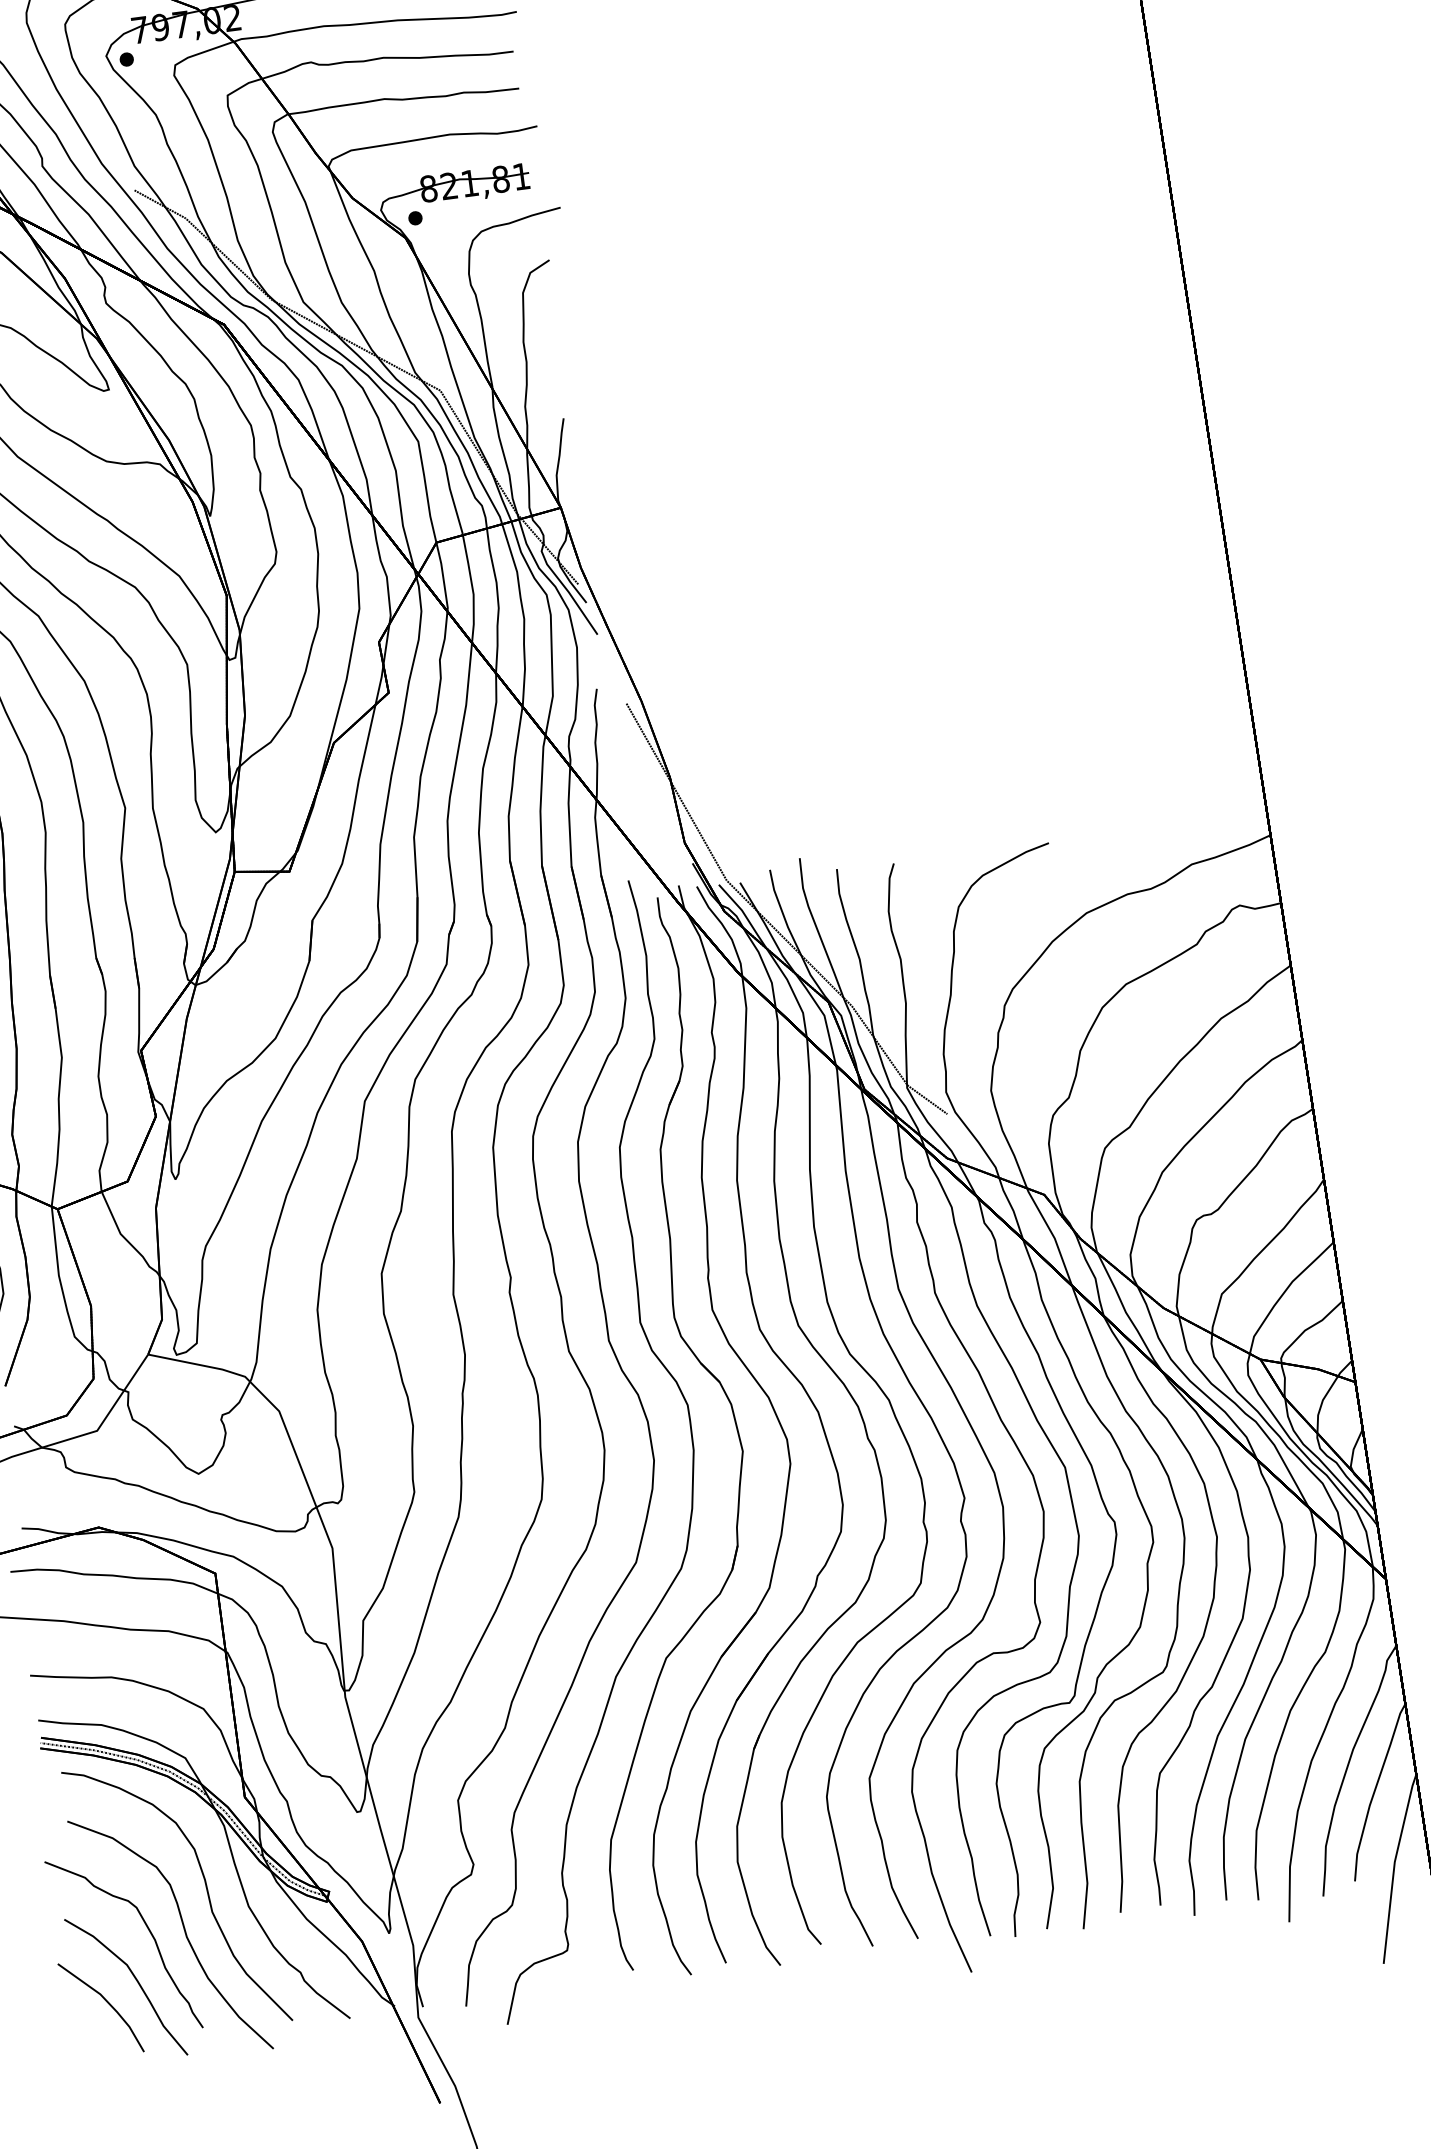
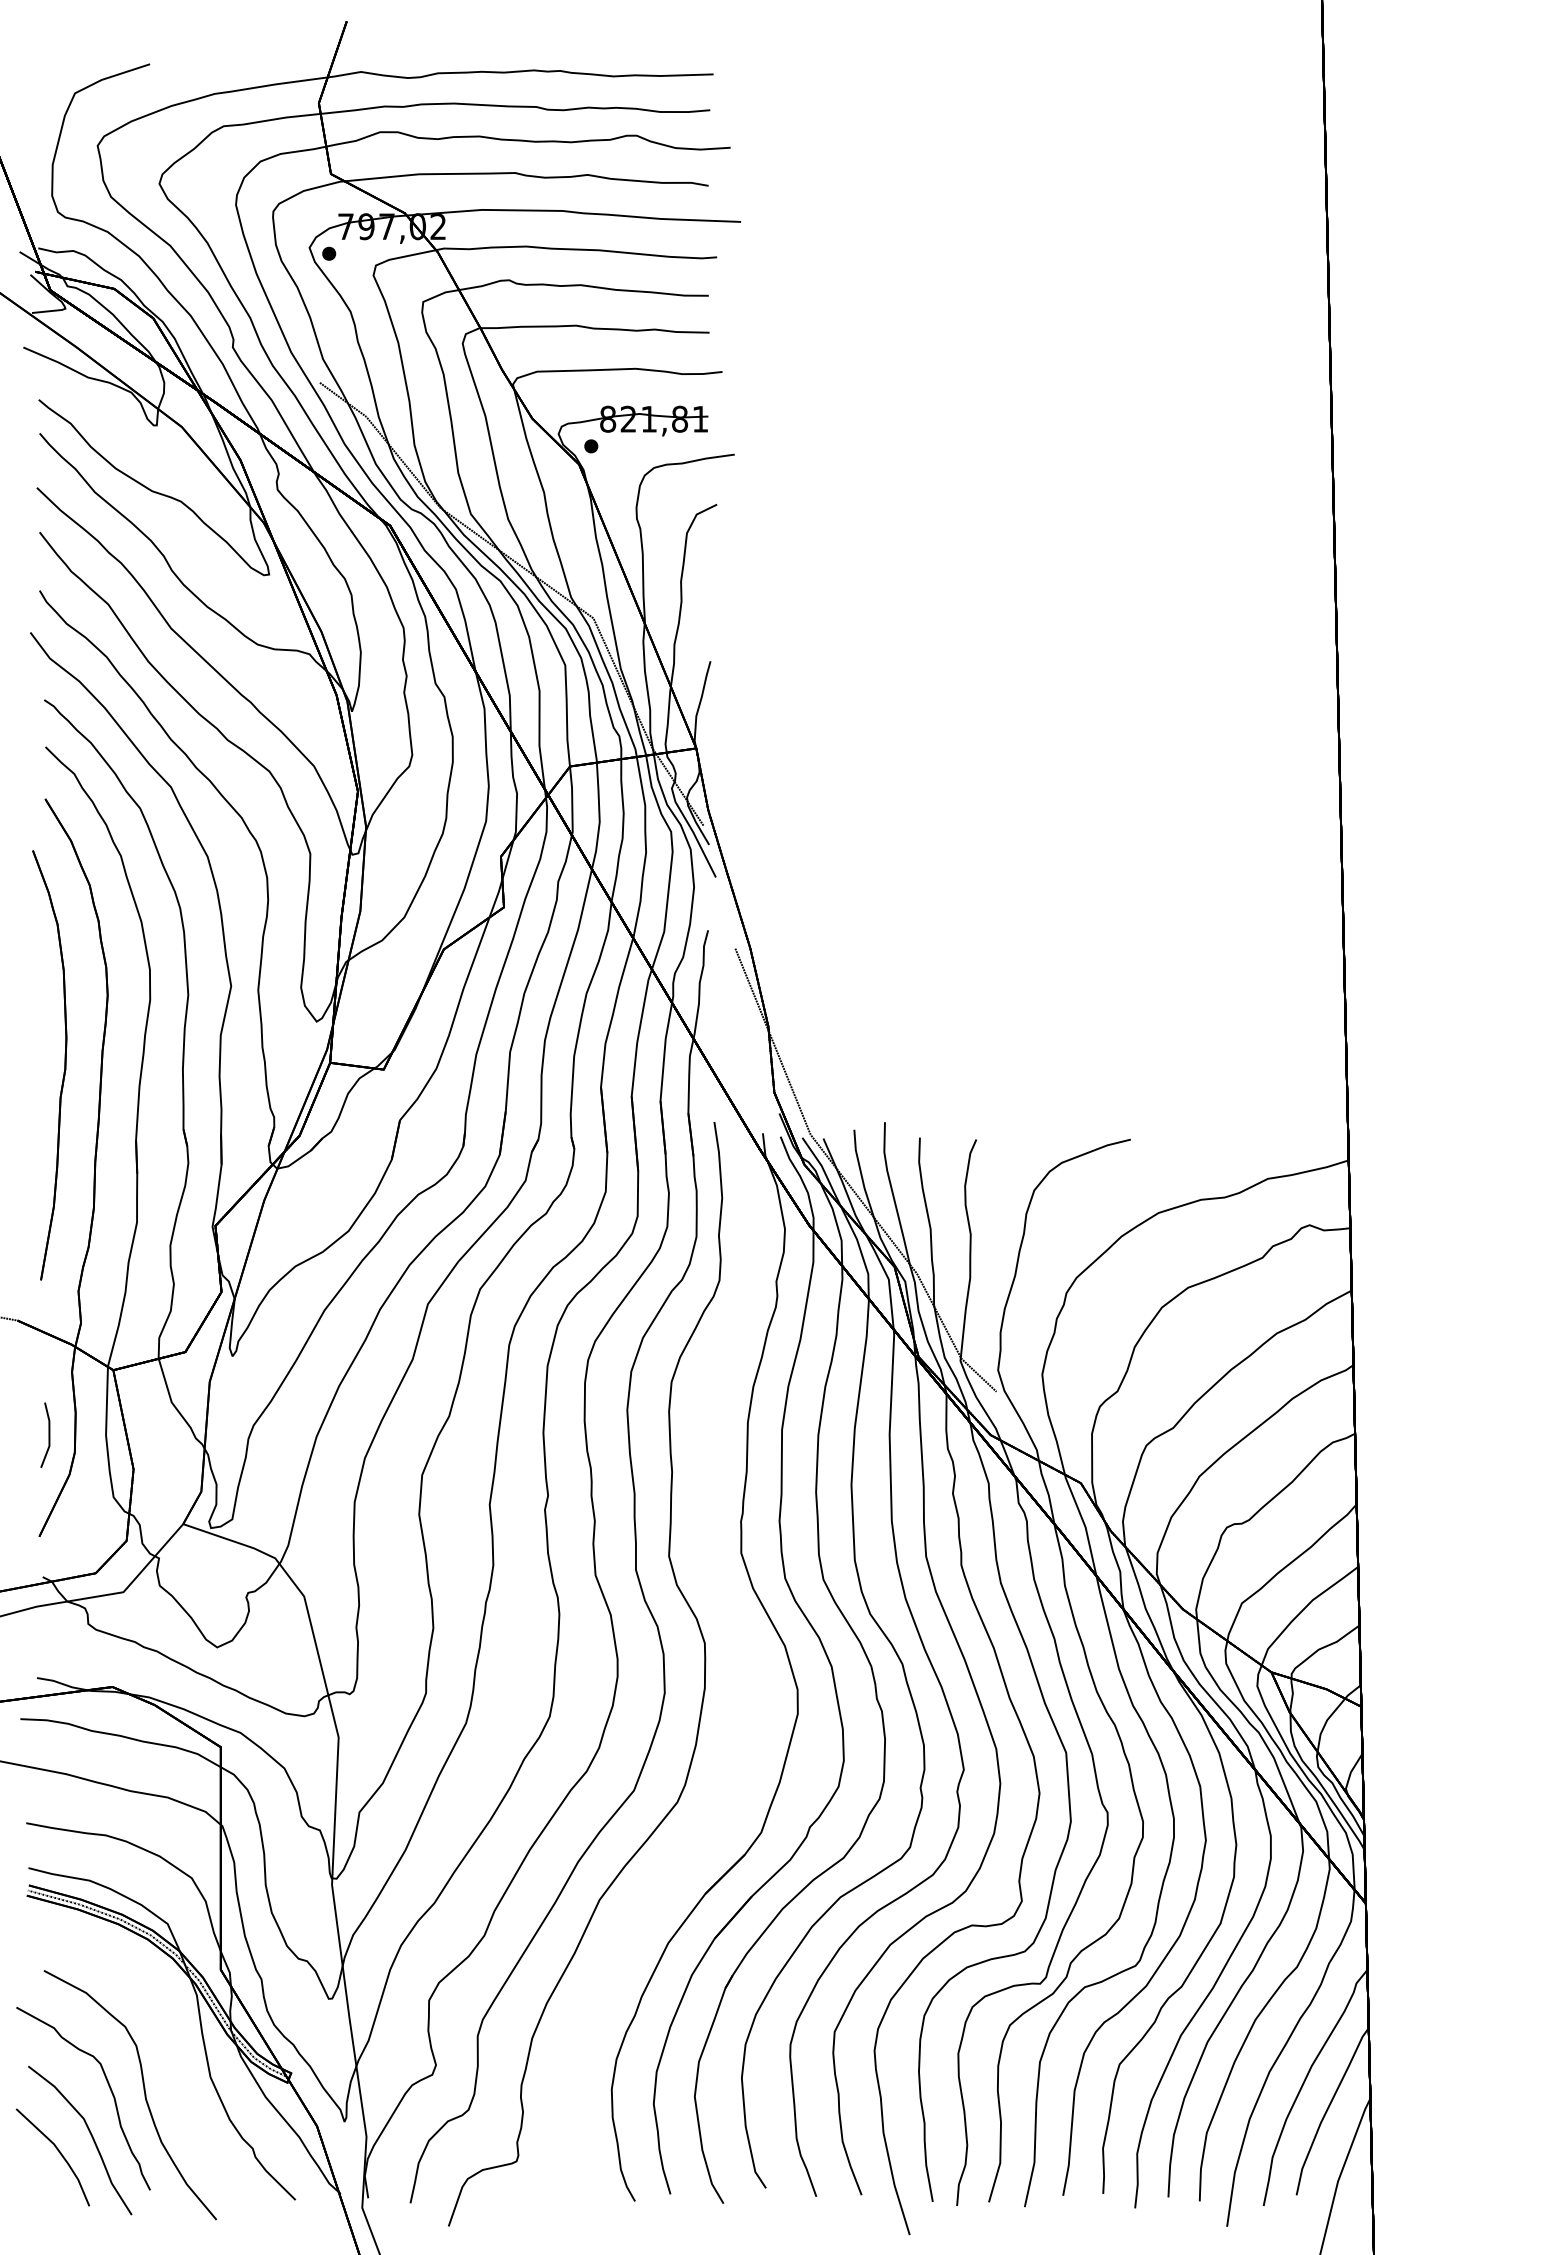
part: (708, 1373) -> (729, 1614), removed
curve: (205, 1886) -> (170, 2052), removed

